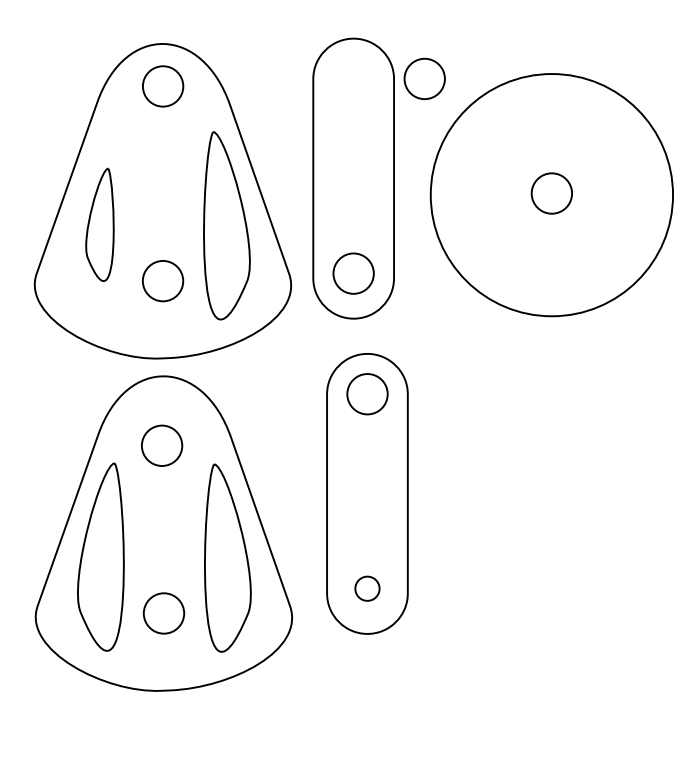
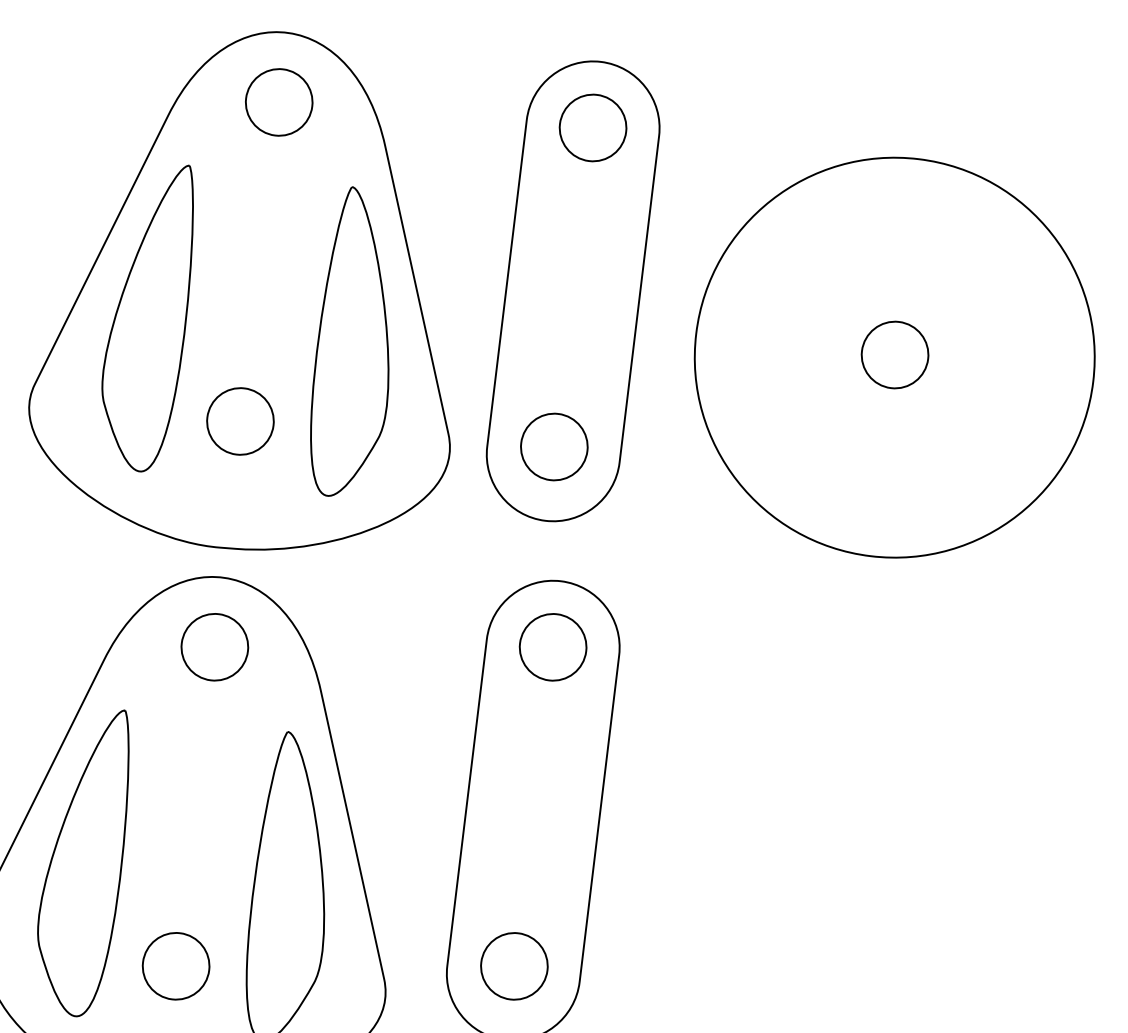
part: (424, 78) -> (592, 127), moved
part: (99, 224) -> (147, 316), size x1.67
part: (162, 445) -> (215, 646), moved
part: (367, 588) -> (514, 965), size x1.67

